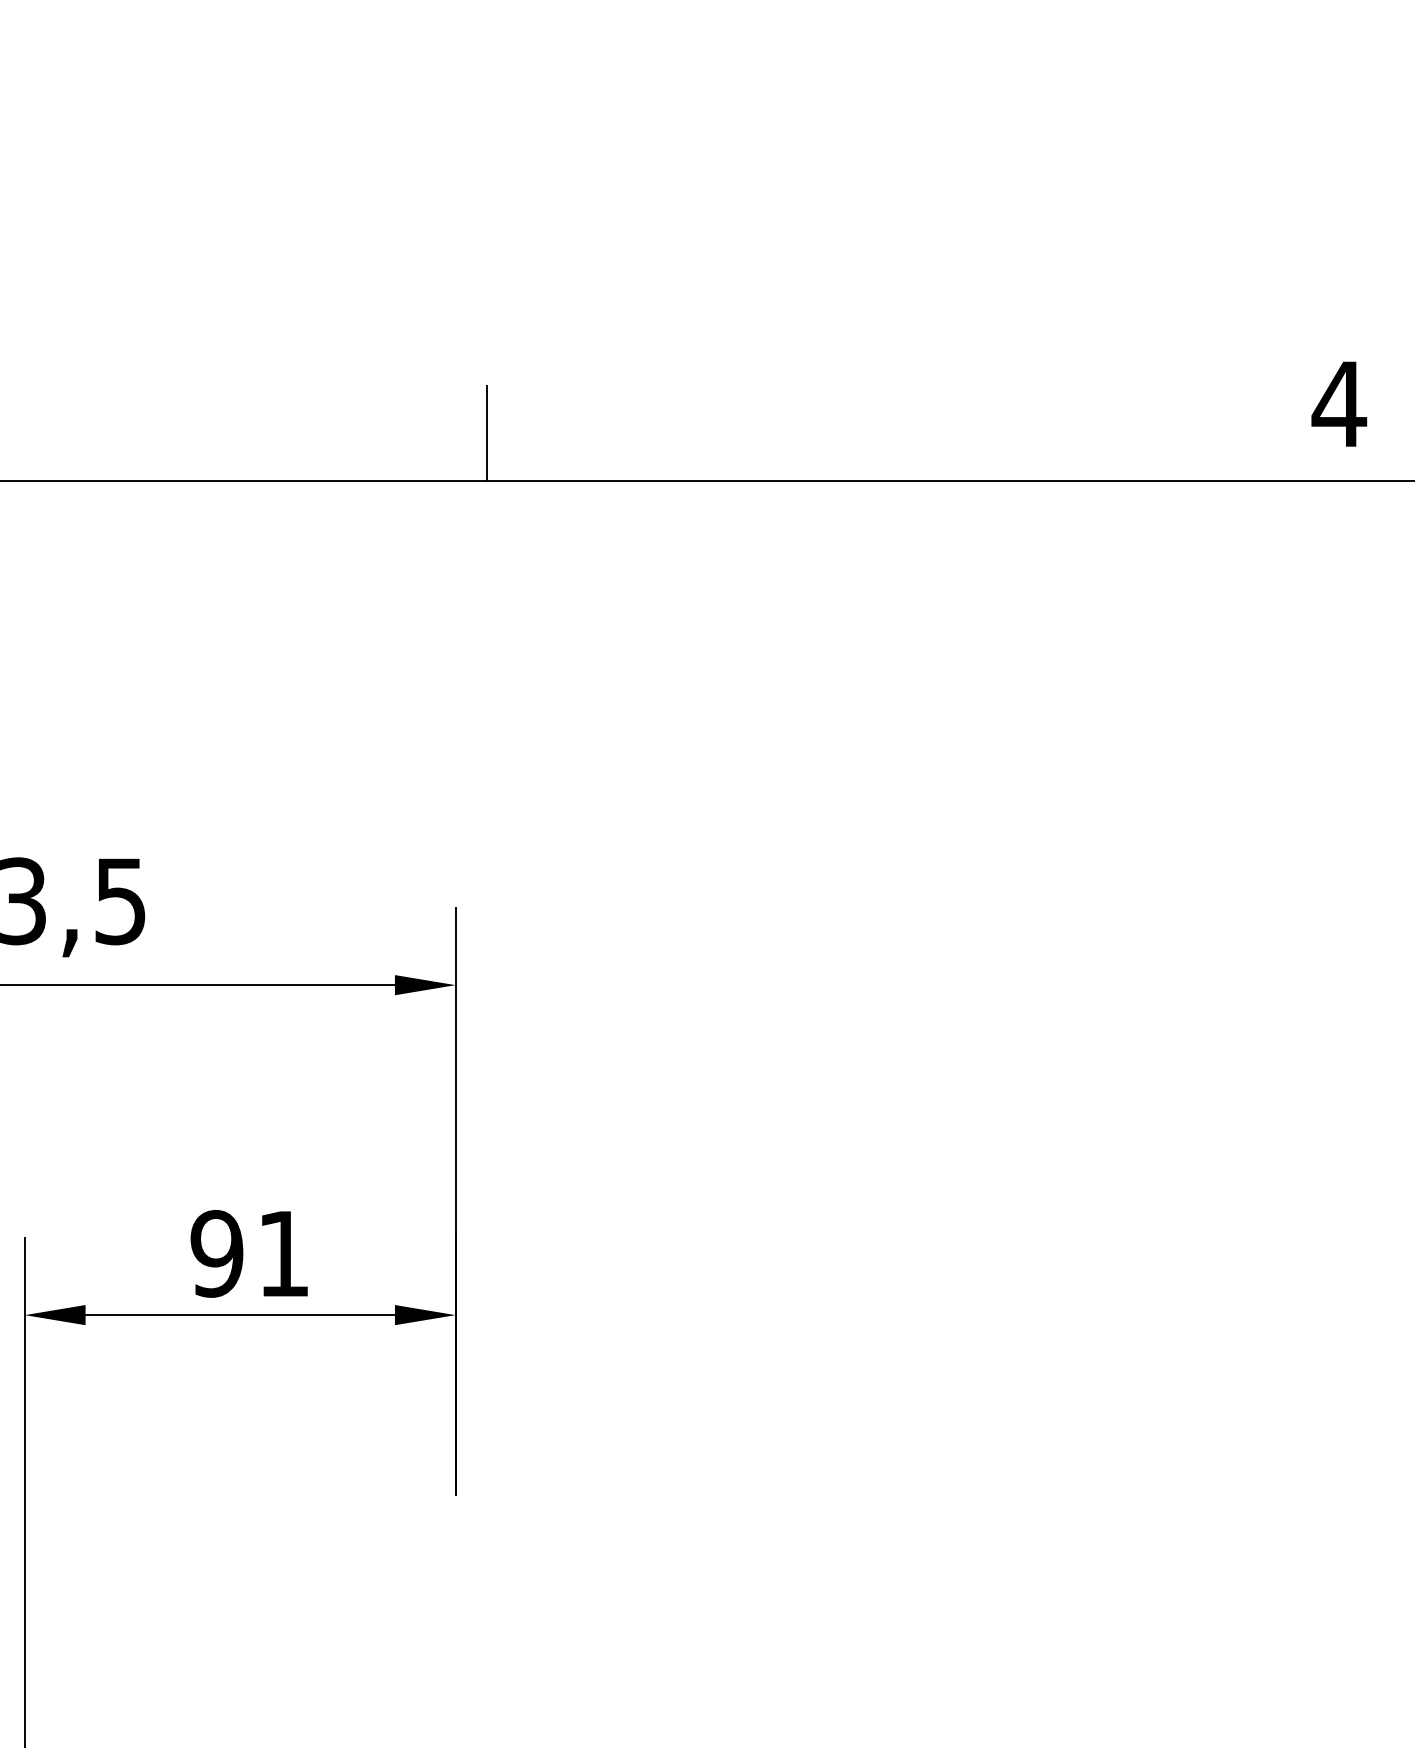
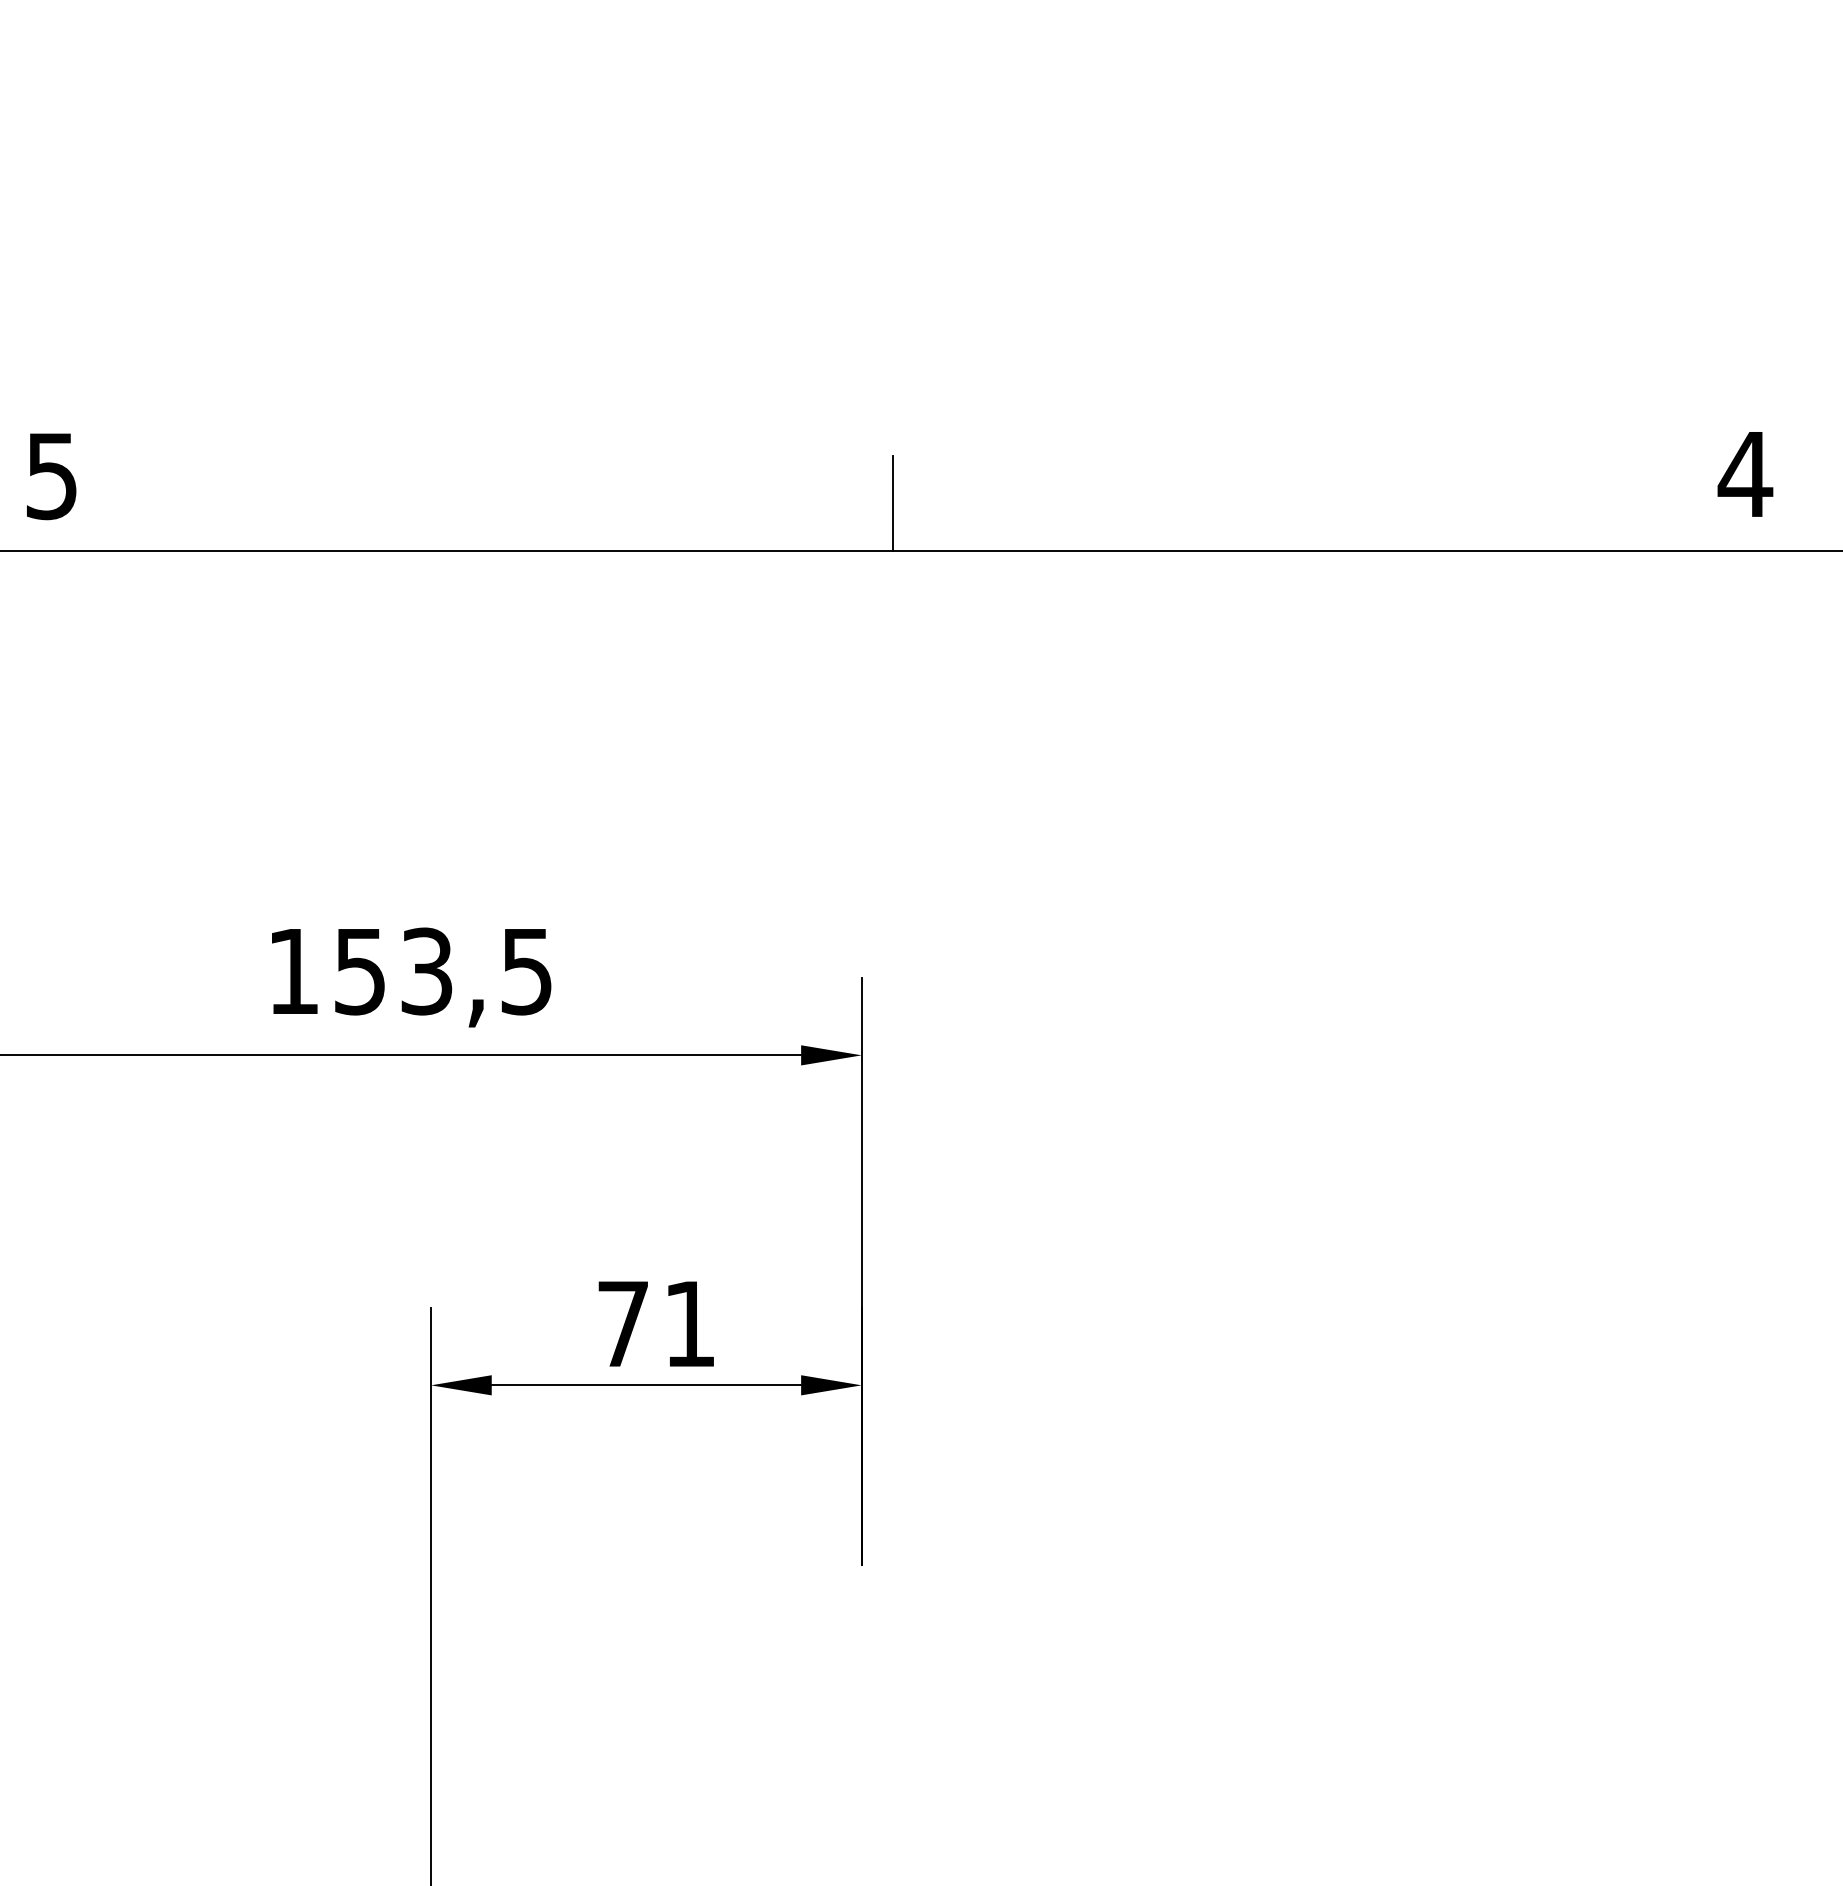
text: (216, 1254) -> (622, 1324), 91 -> 71

